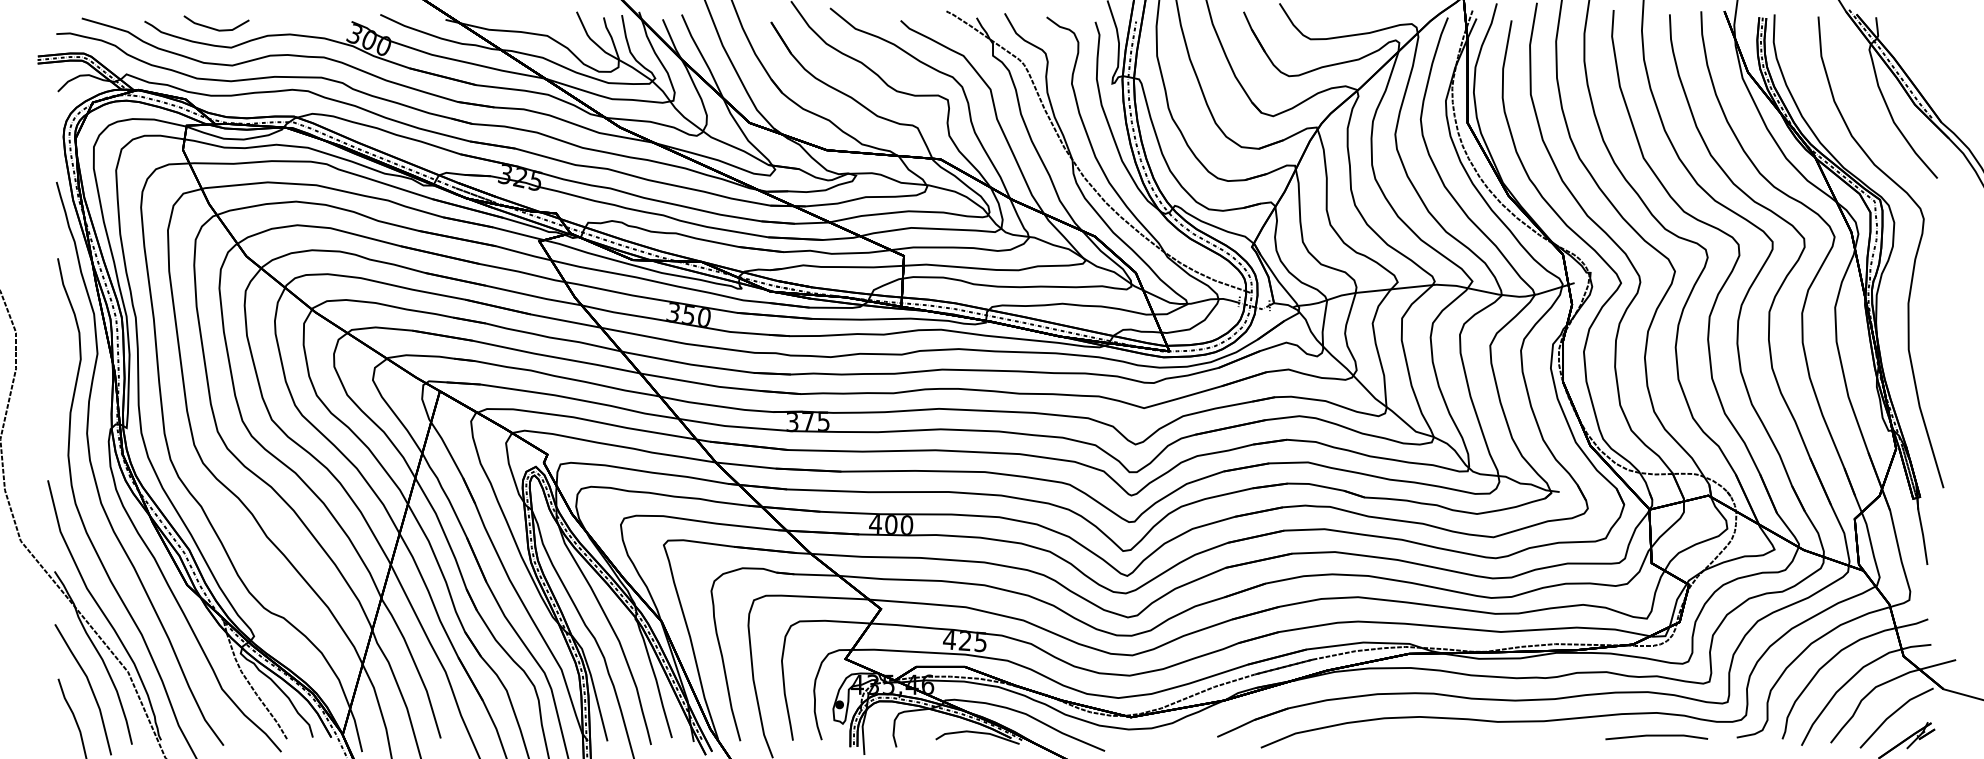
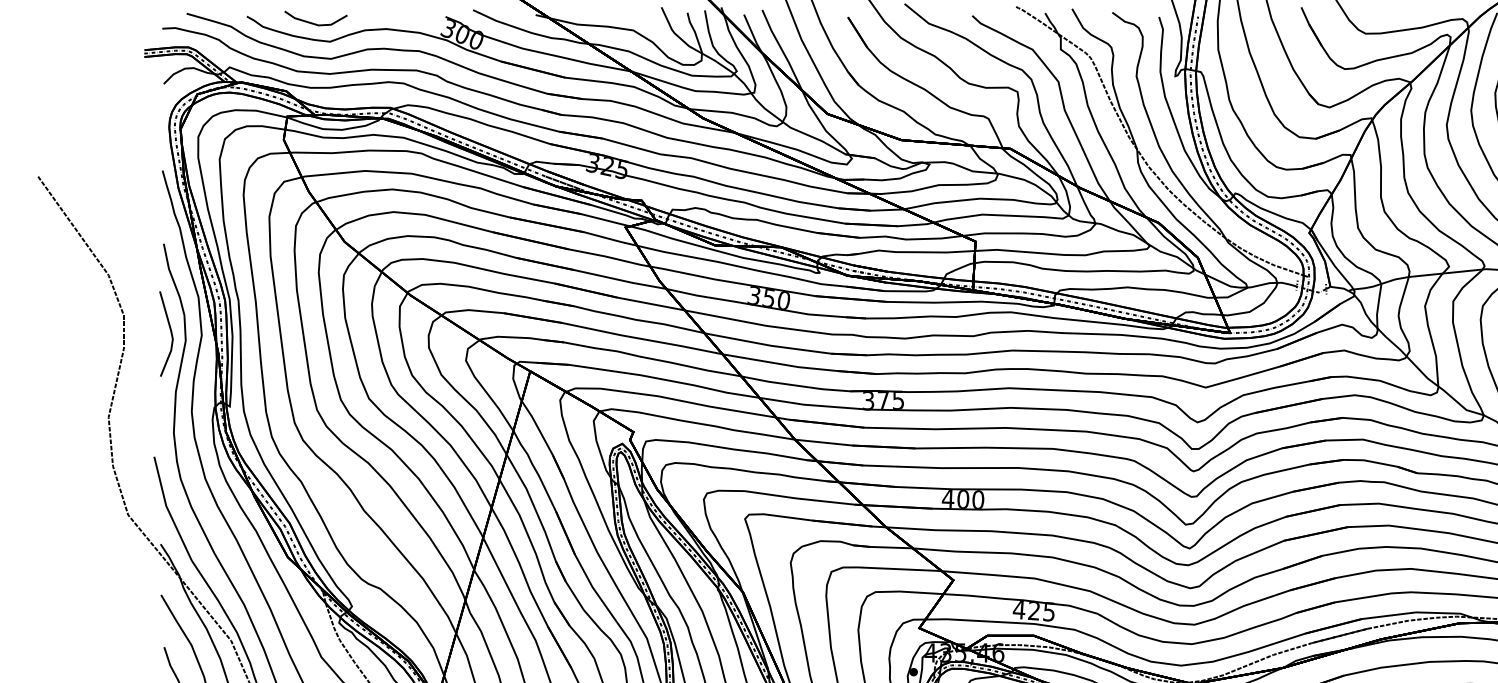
line: (64, 349) -> (170, 331), added

